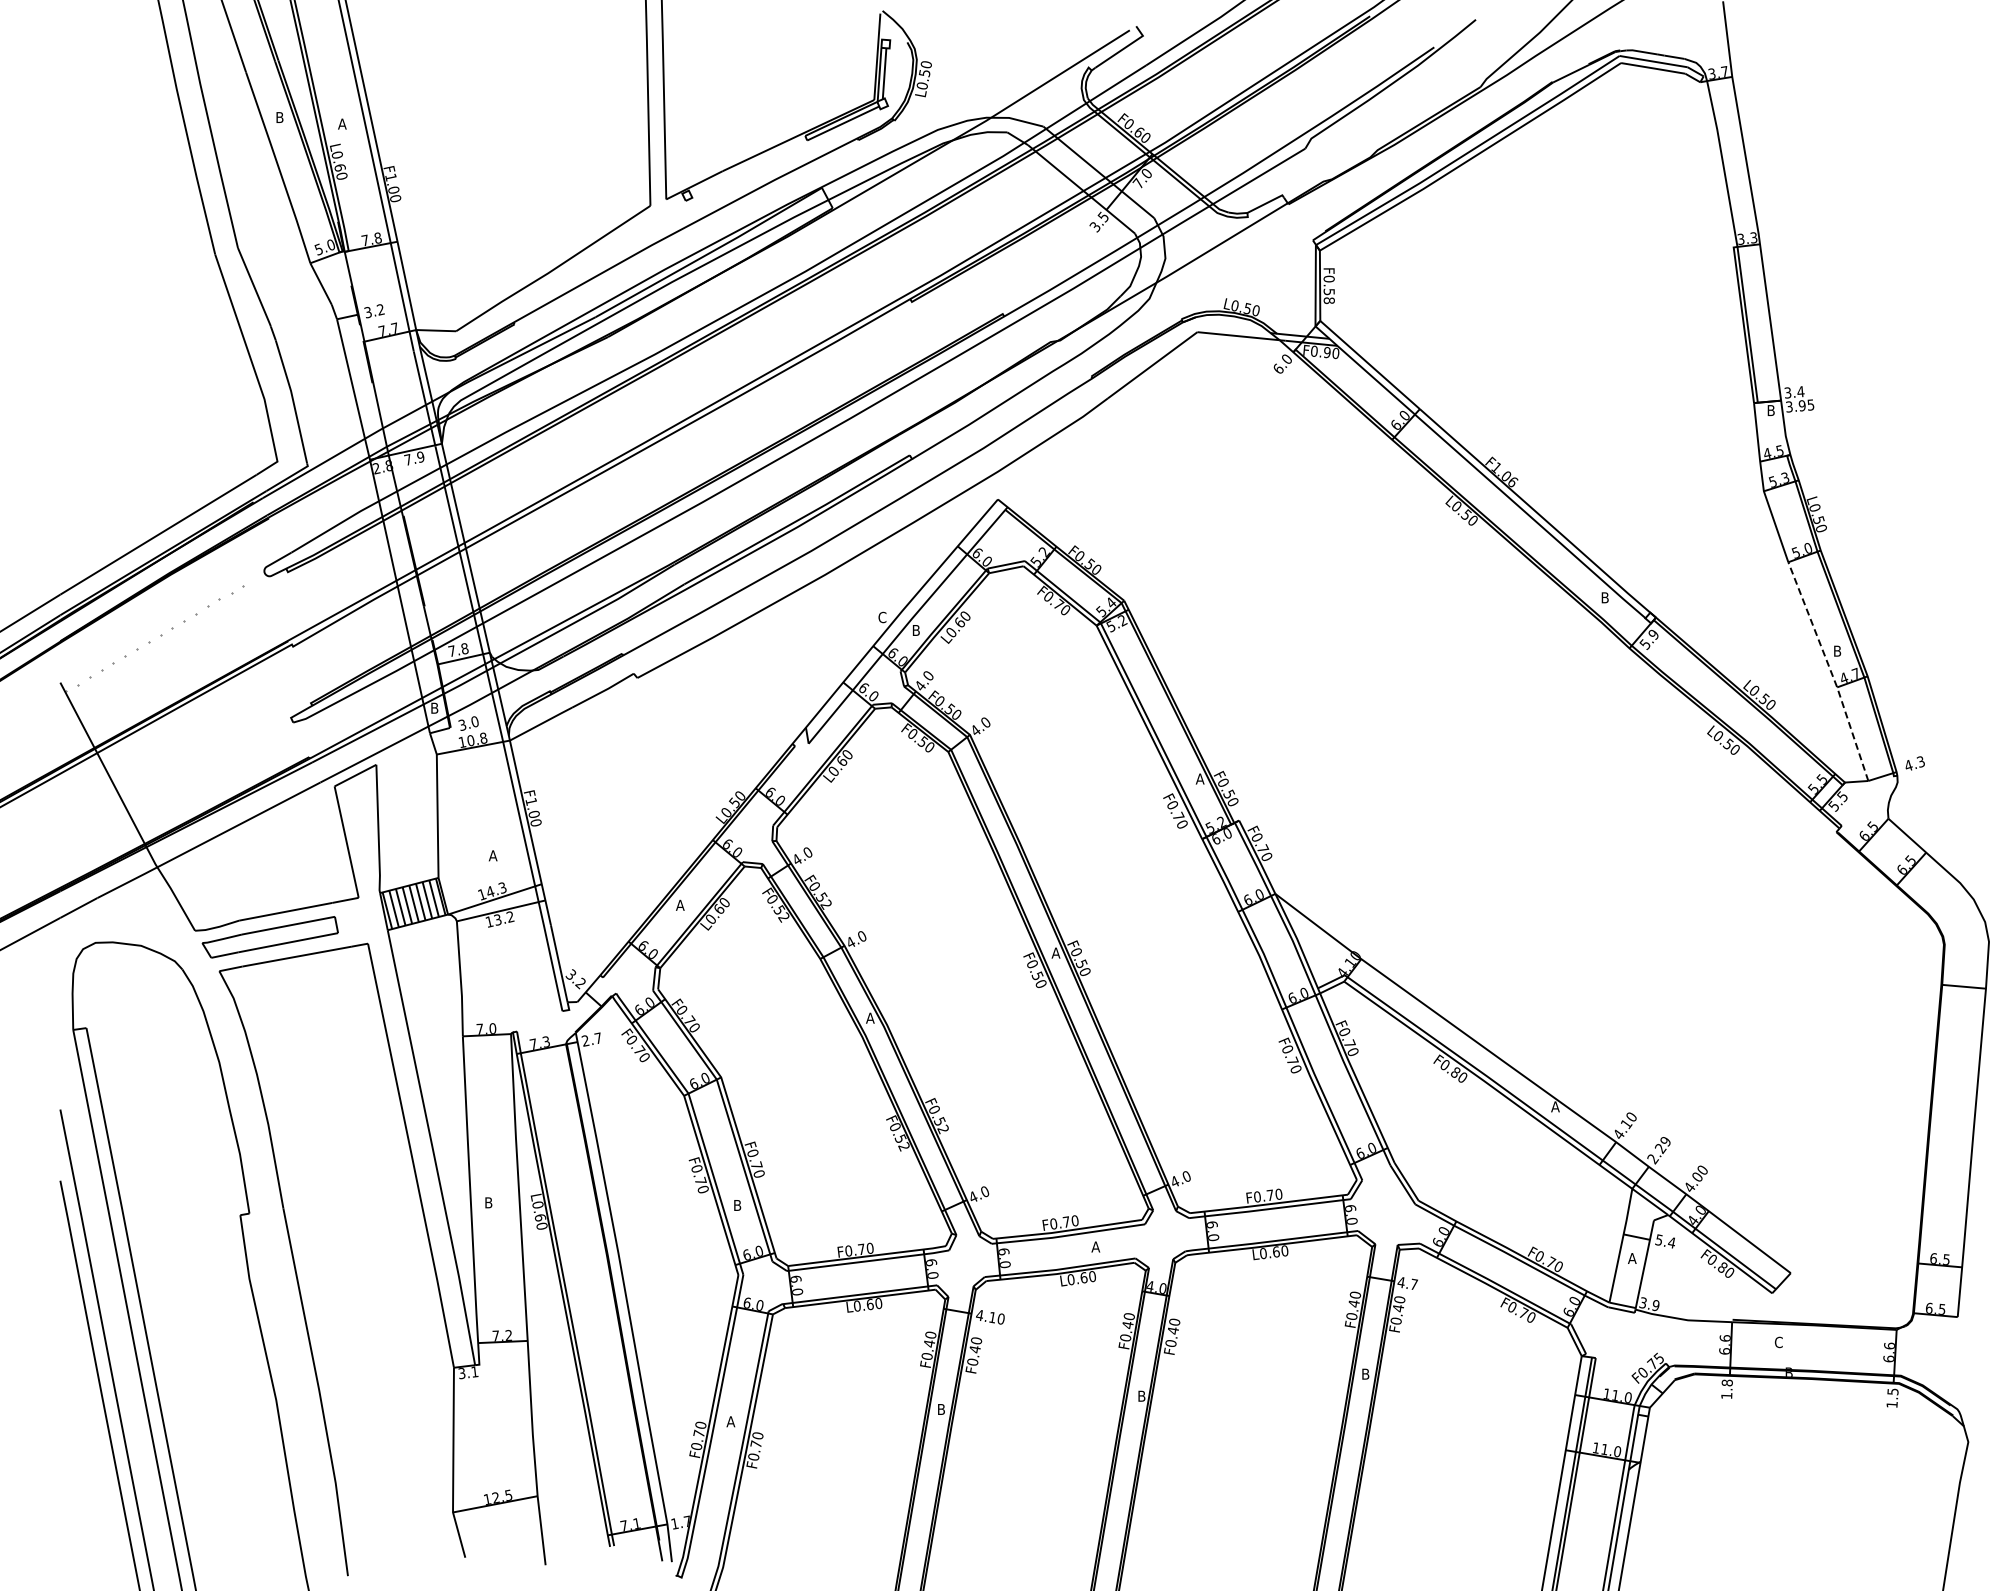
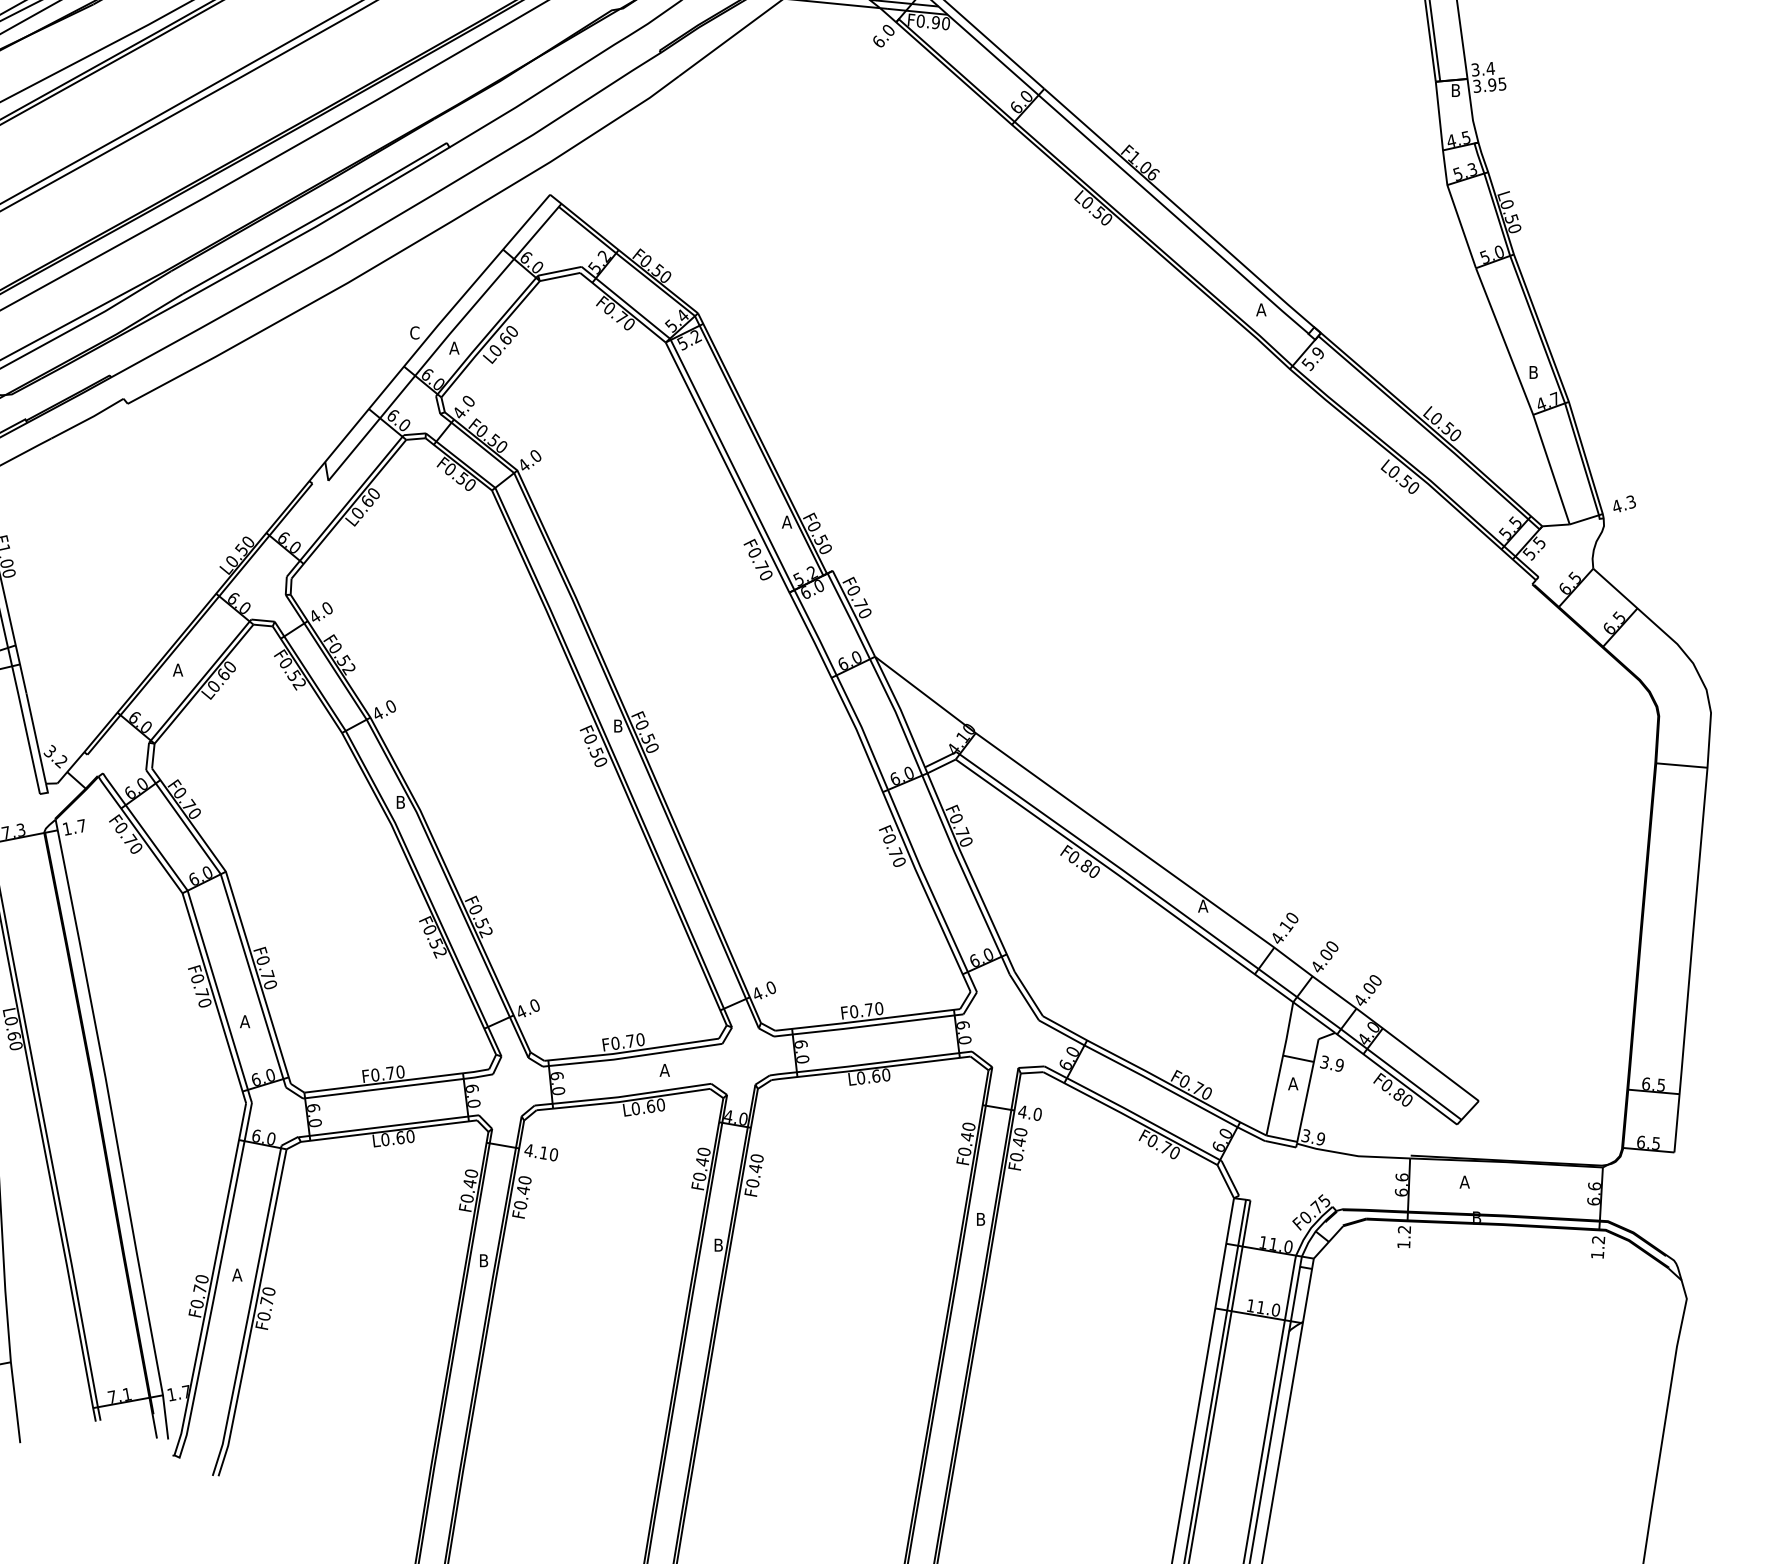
text: (1604, 597) -> (1260, 309), B -> A
text: (915, 630) -> (453, 348), B -> A
line: (1830, 670) -> (1525, 395), dashed -> solid
text: (1055, 952) -> (617, 725), A -> B
text: (870, 1017) -> (400, 801), A -> B
text: (584, 1040) -> (65, 828), 2.7 -> 1.7
text: (1658, 1151) -> (1323, 958), 2.29 -> 4.00
text: (737, 1205) -> (245, 1021), B -> A
text: (1665, 1241) -> (1332, 1063), 5.4 -> 3.9
text: (1413, 1284) -> (1036, 1114), 4.7 -> 4.0
text: (1778, 1342) -> (1464, 1182), C -> A
text: (1726, 1382) -> (1403, 1229), 1.8 -> 1.2
text: (1892, 1391) -> (1598, 1239), 1.5 -> 1.2

